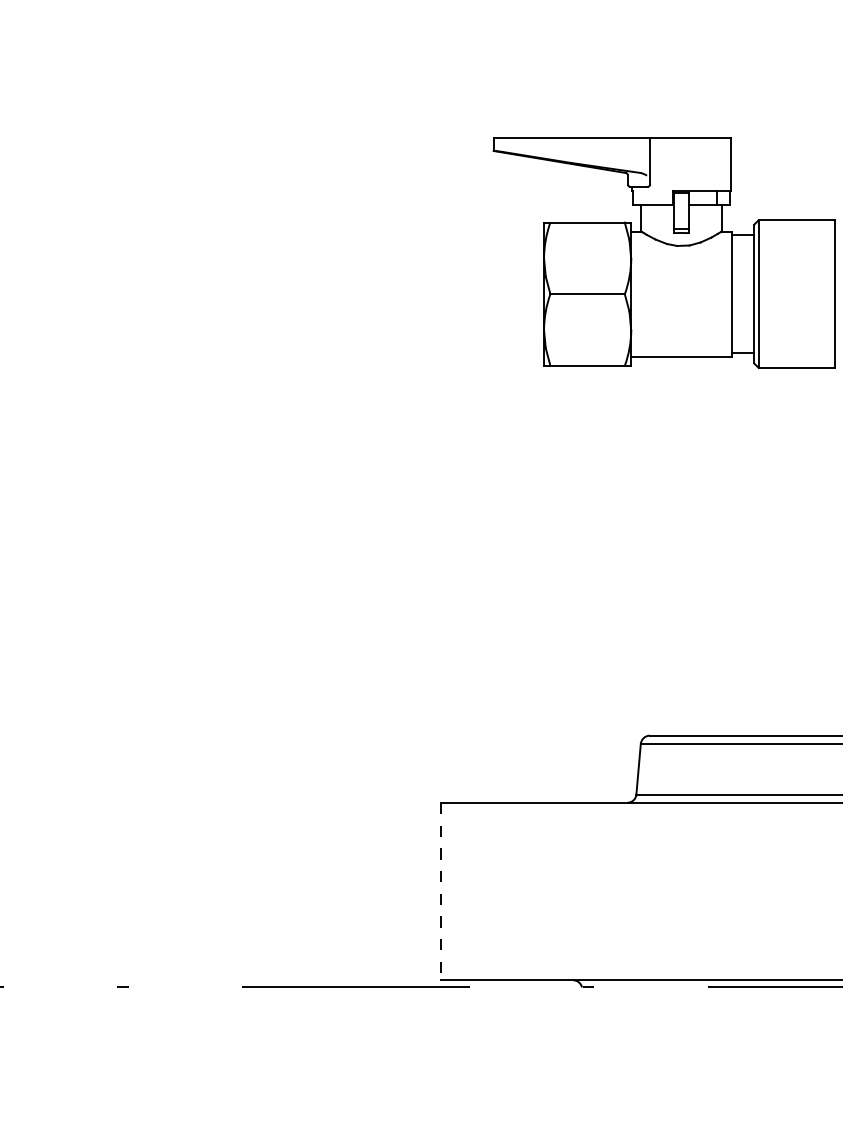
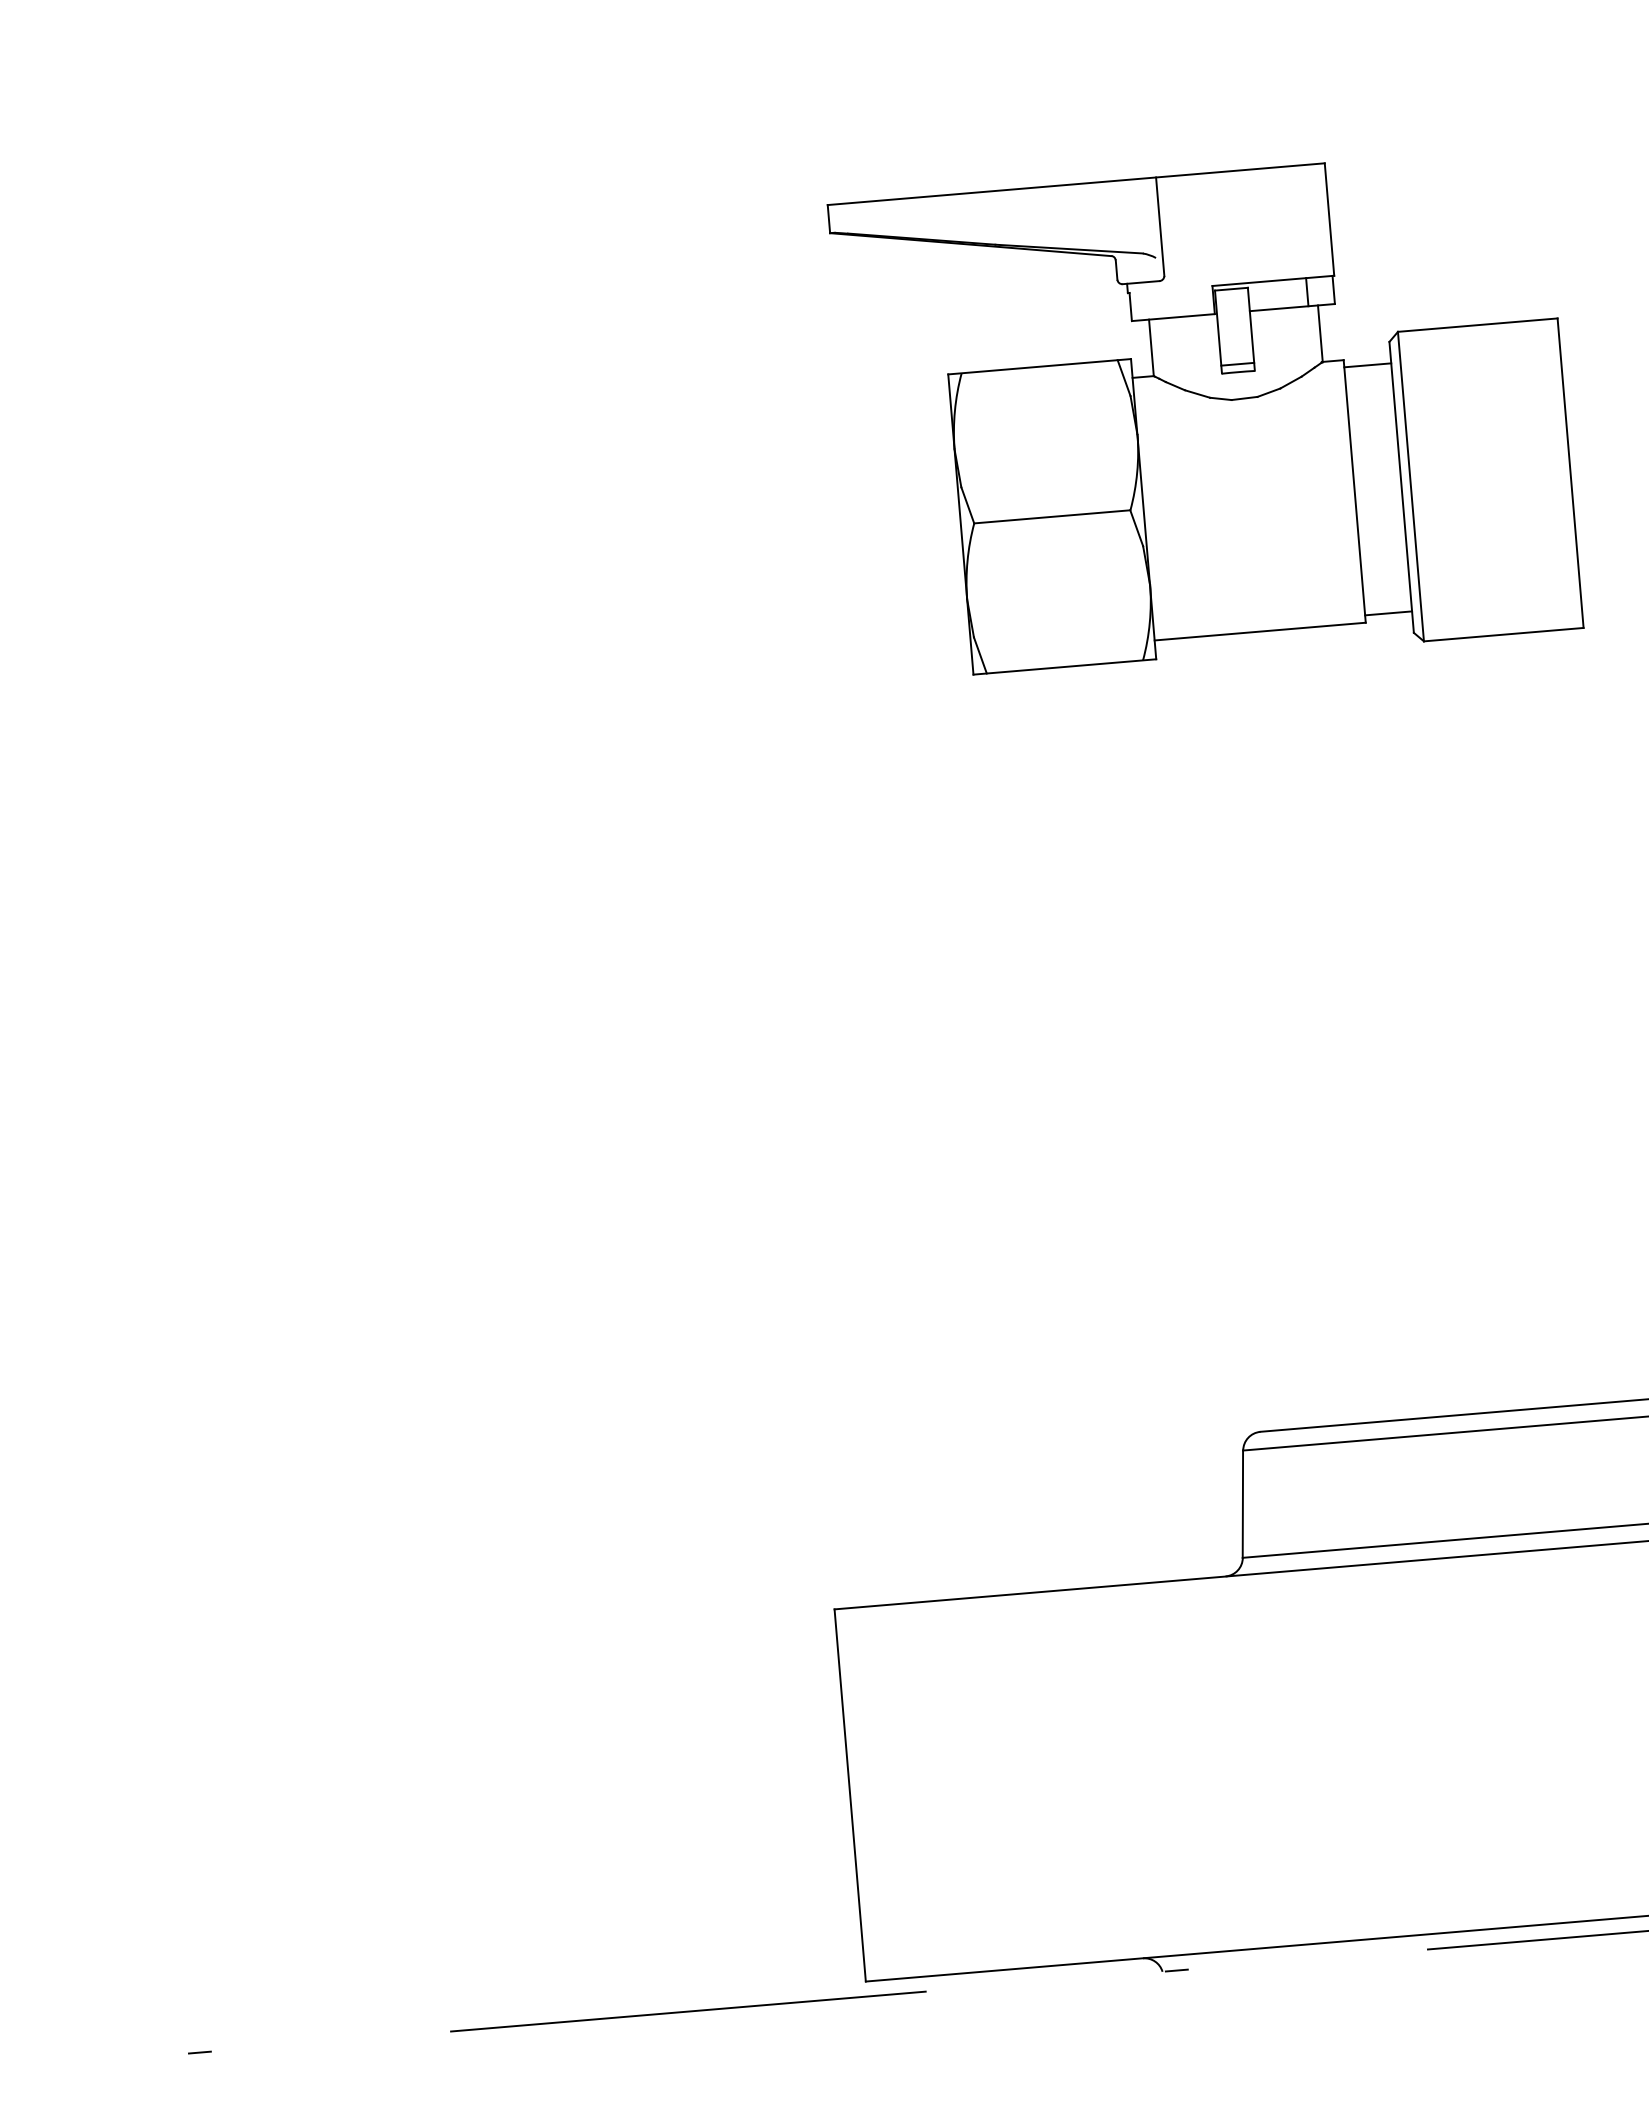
line: (441, 891) -> (851, 1795), dashed -> solid

